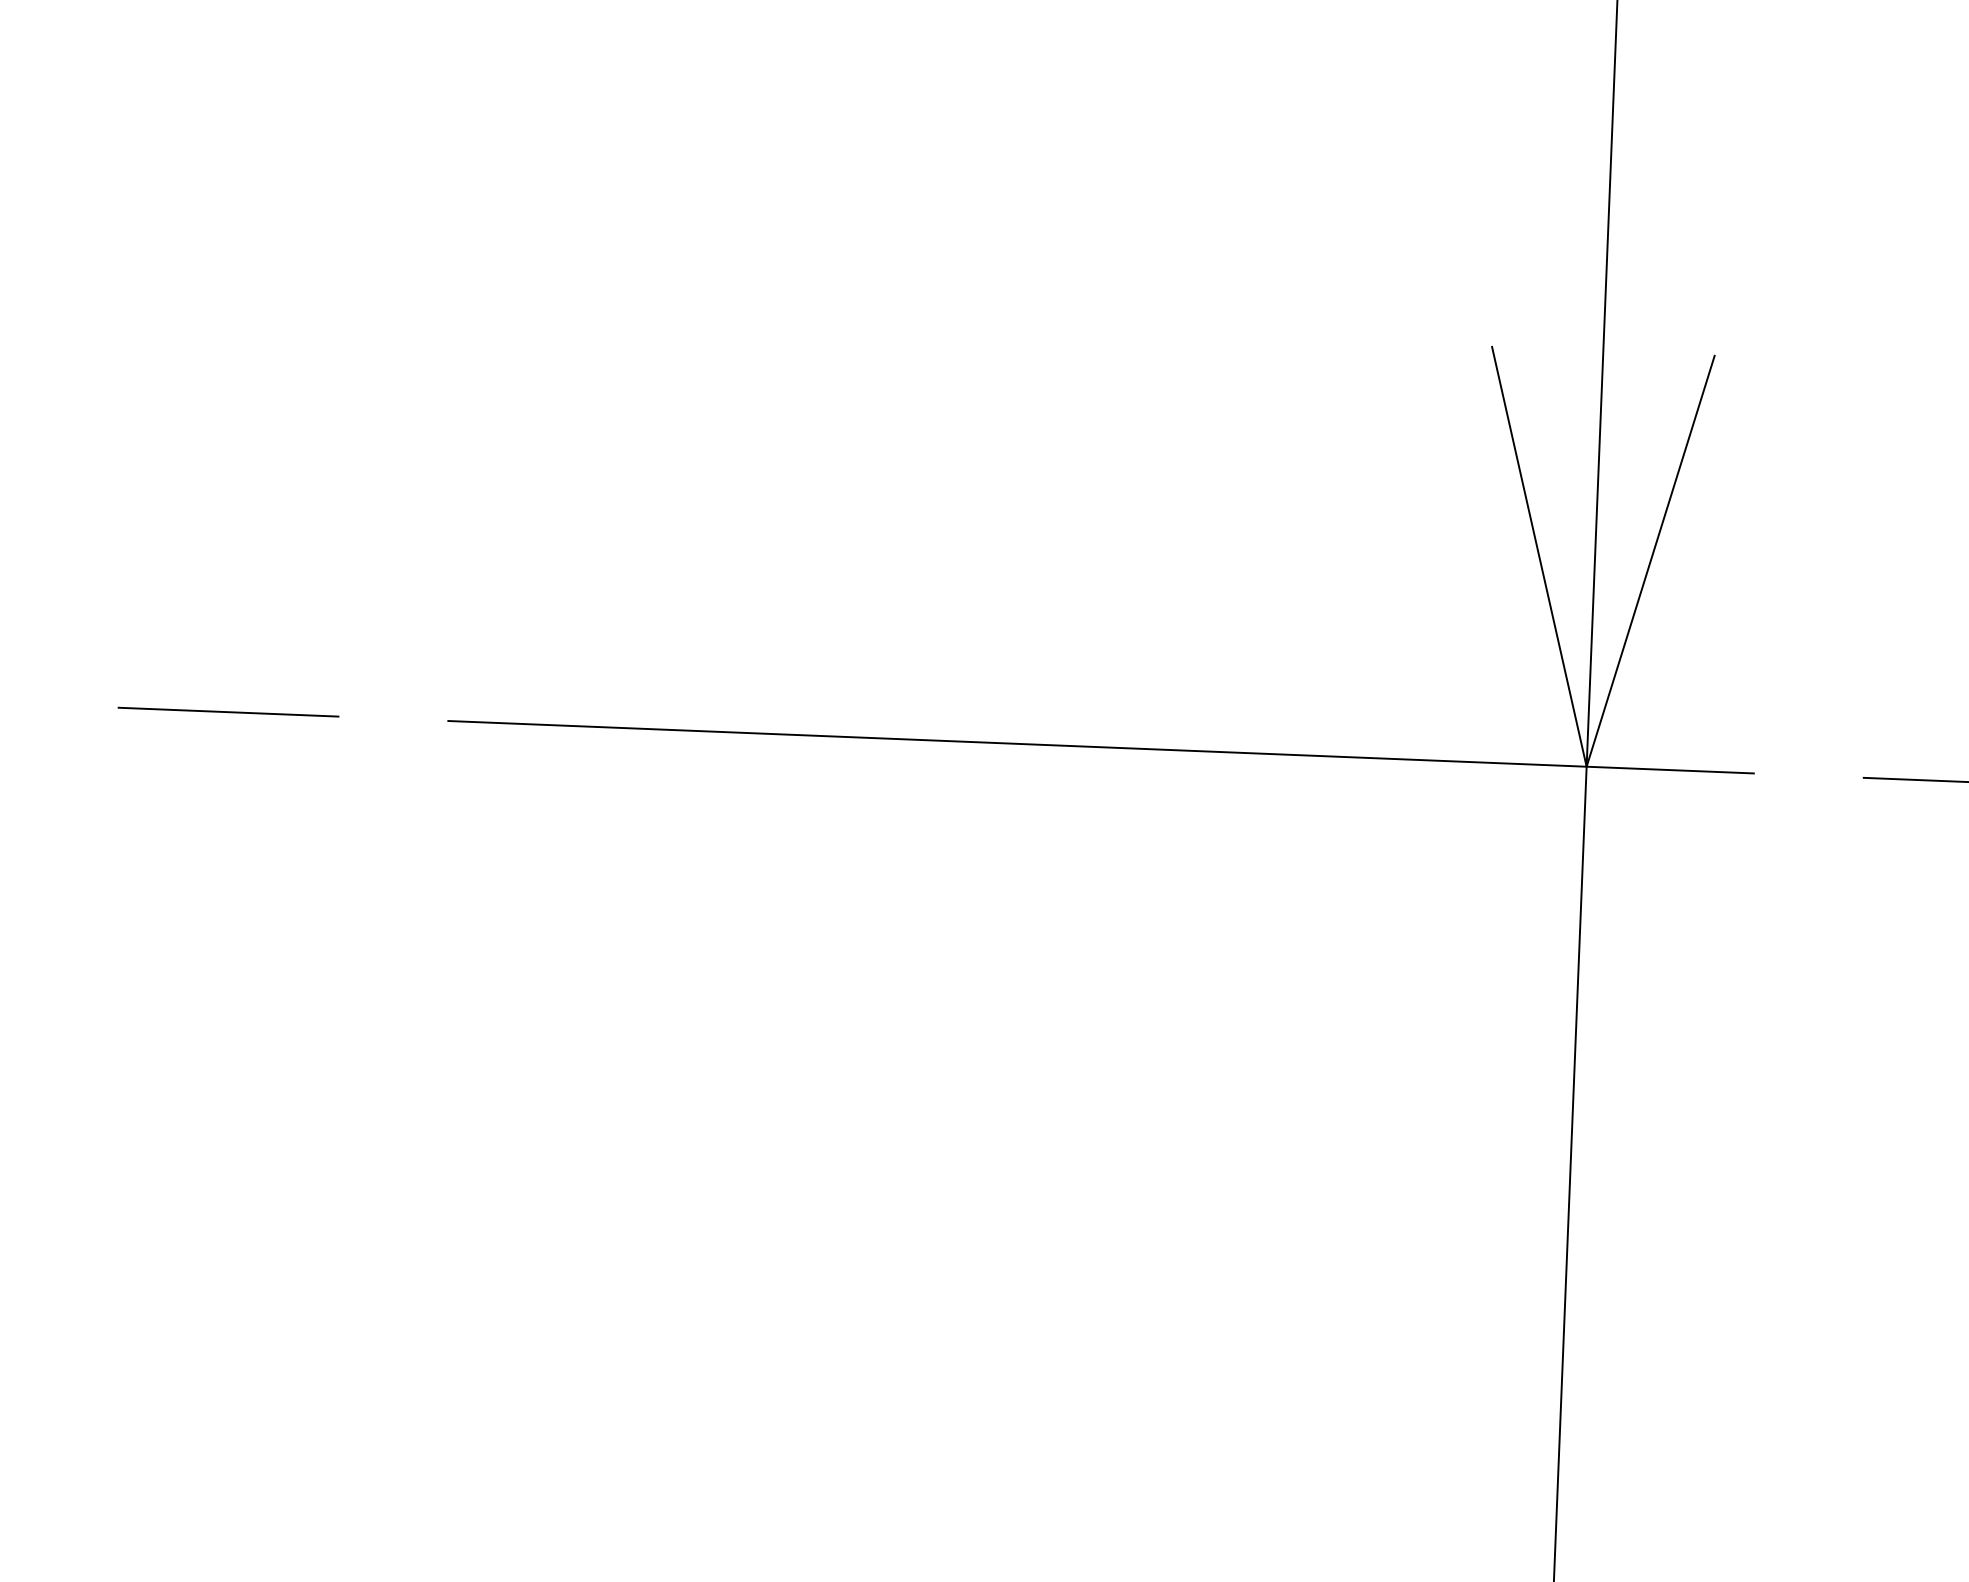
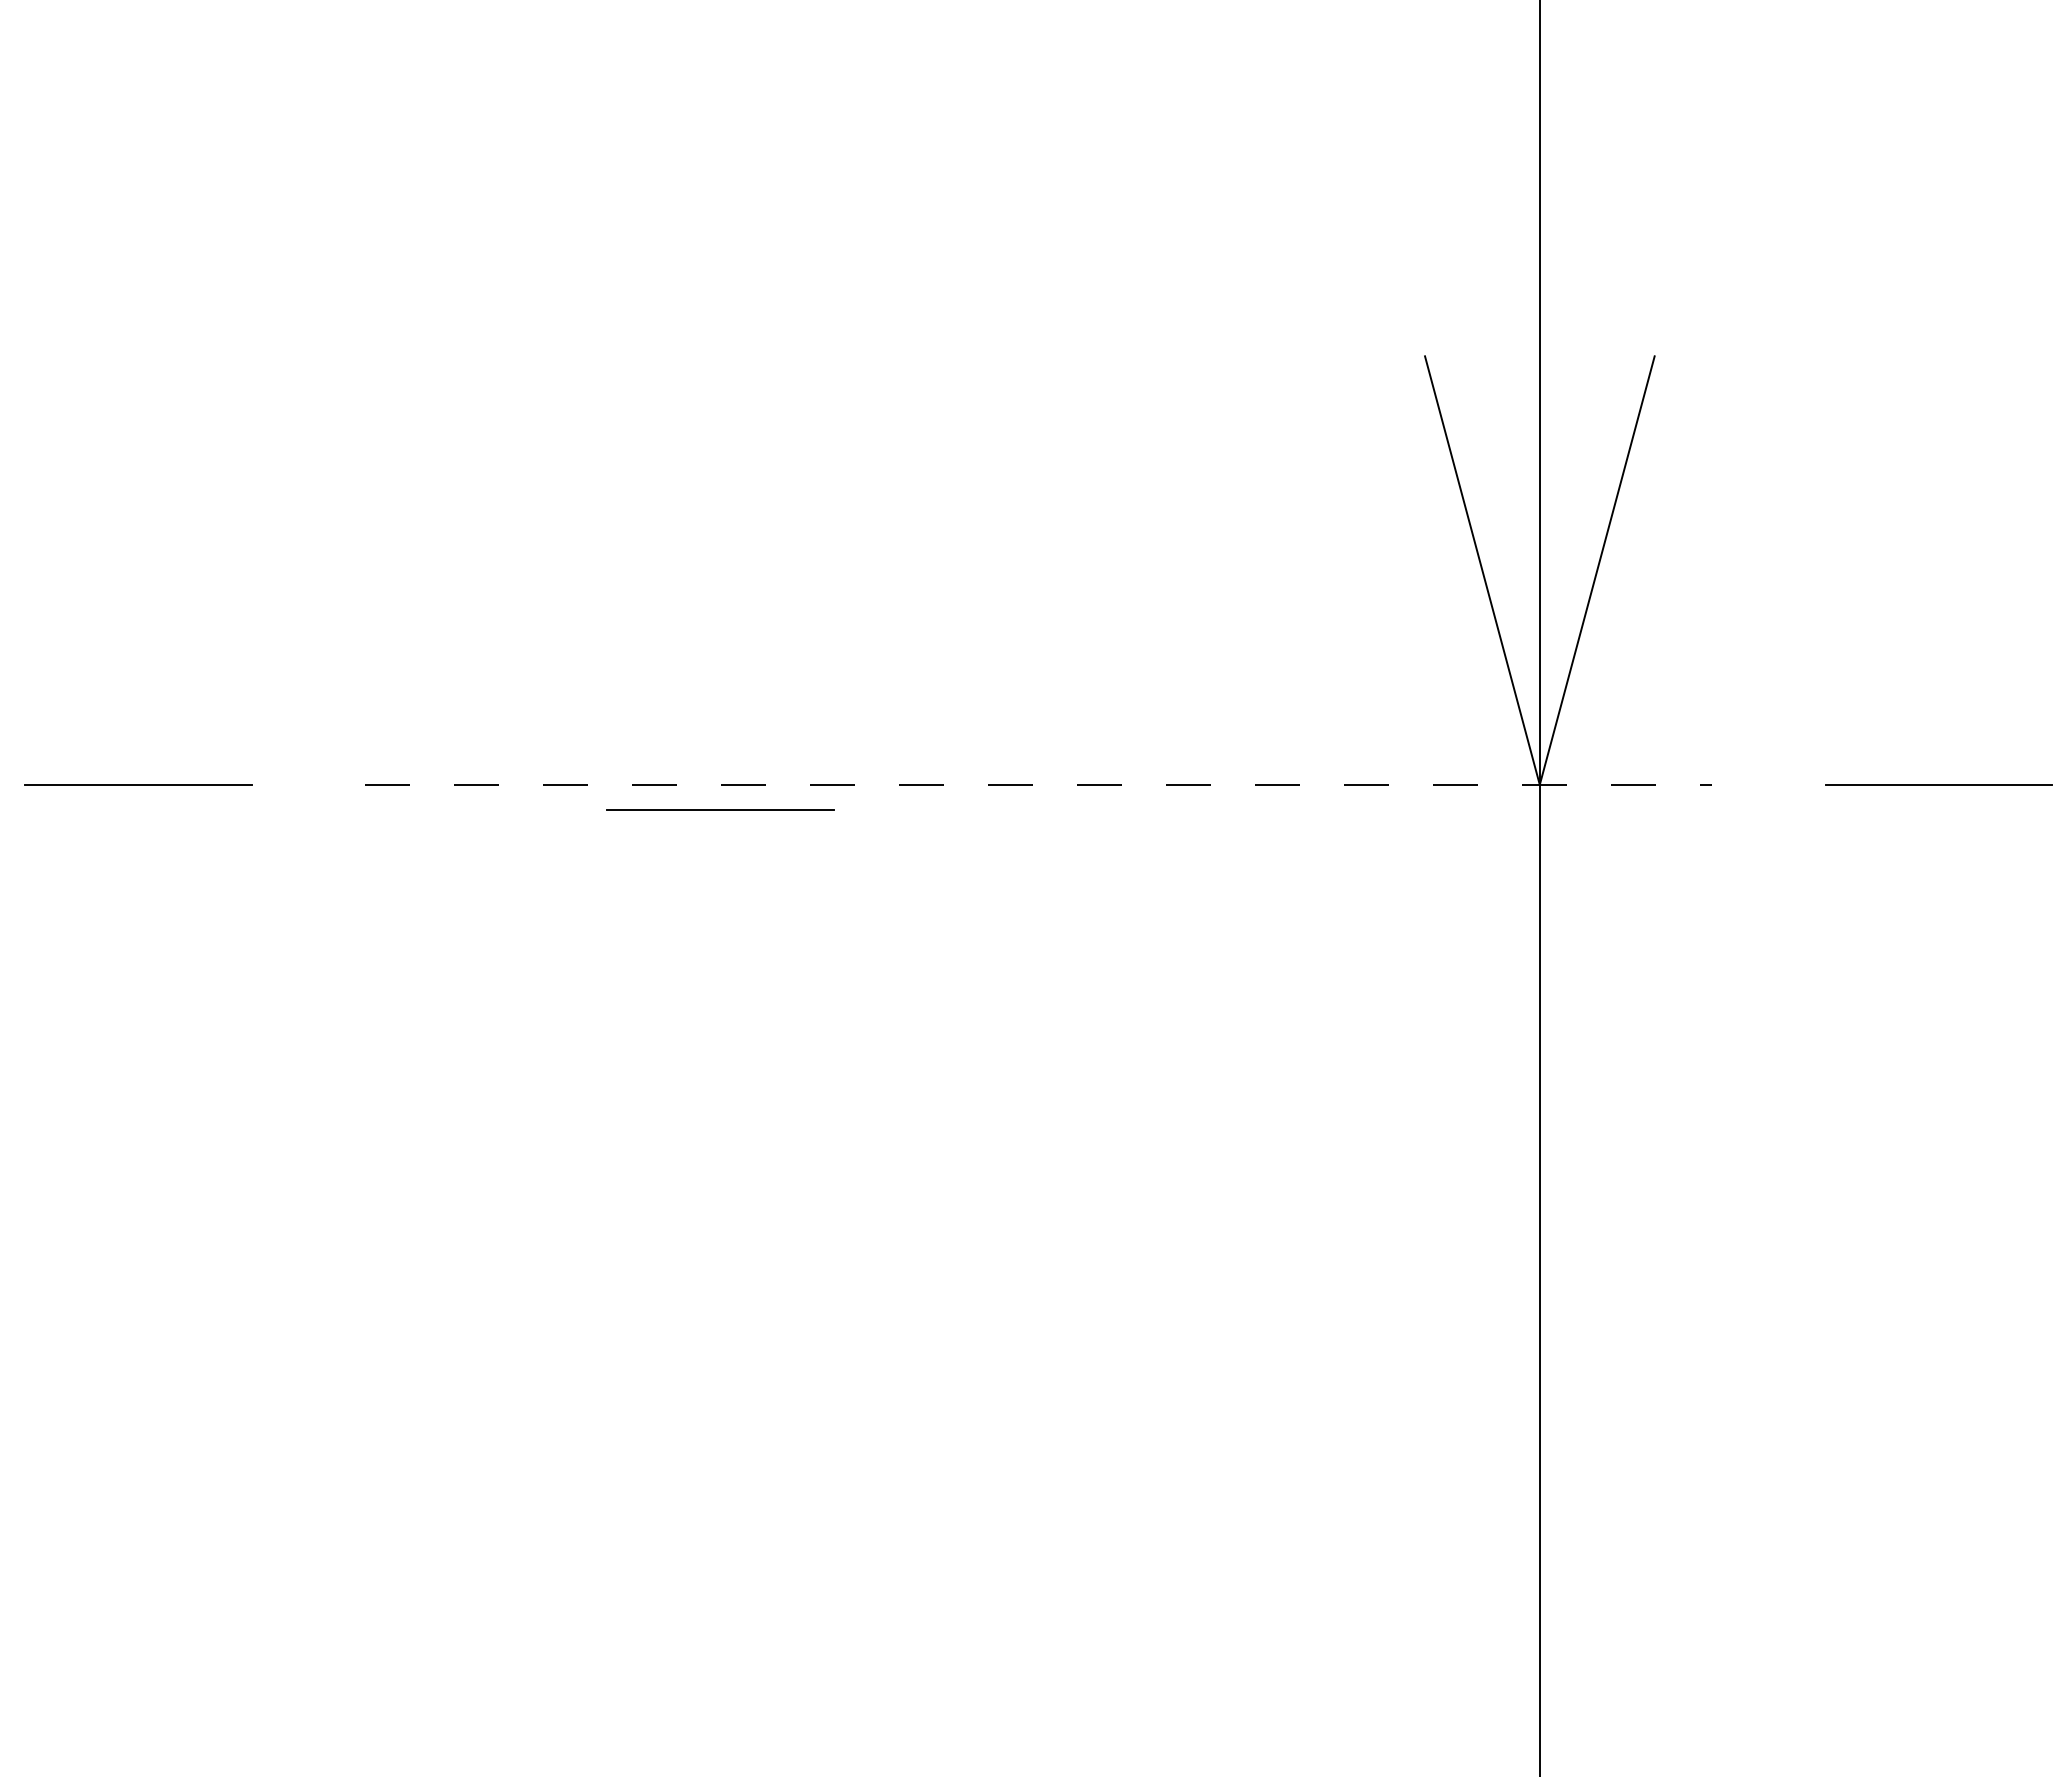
line: (1101, 746) -> (1039, 784), solid -> dashed
line: (791, 758) -> (720, 809), added

